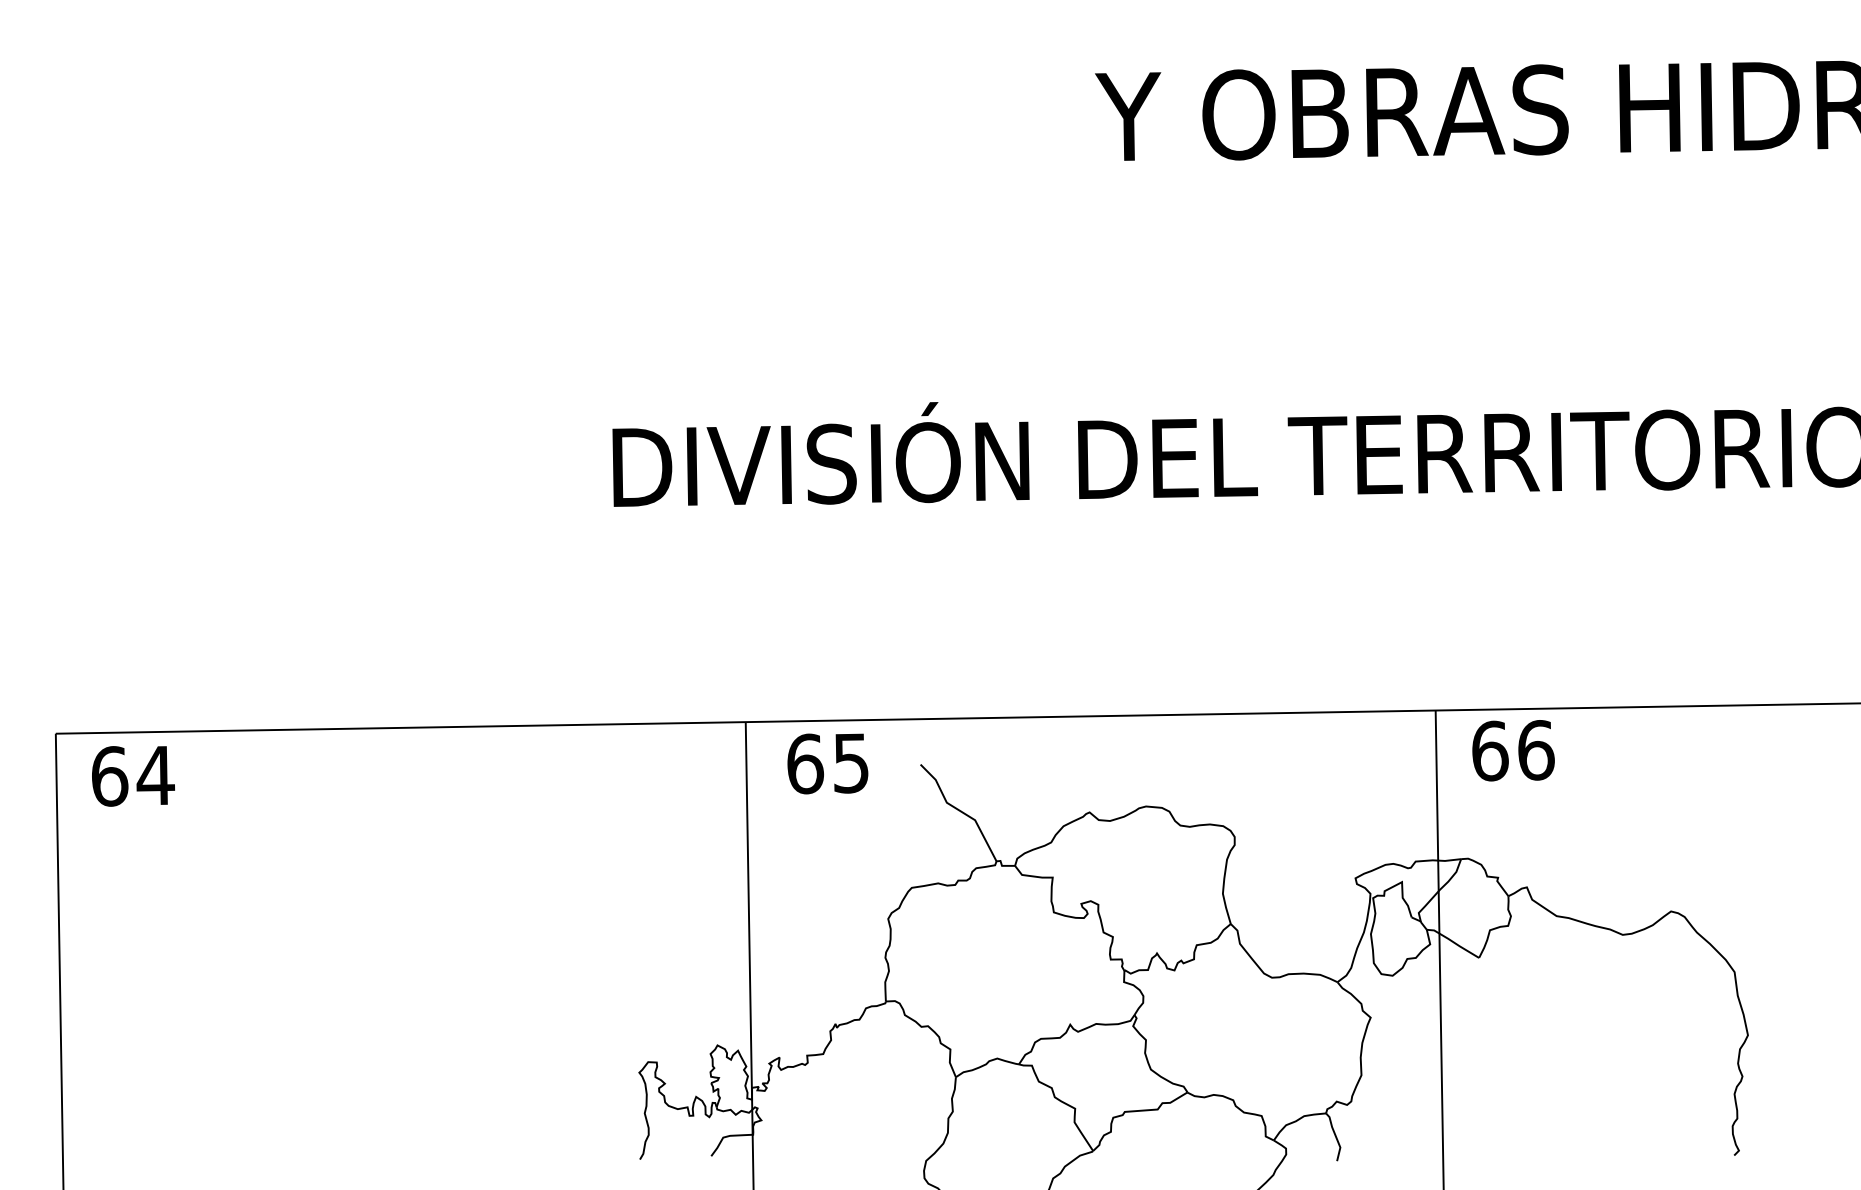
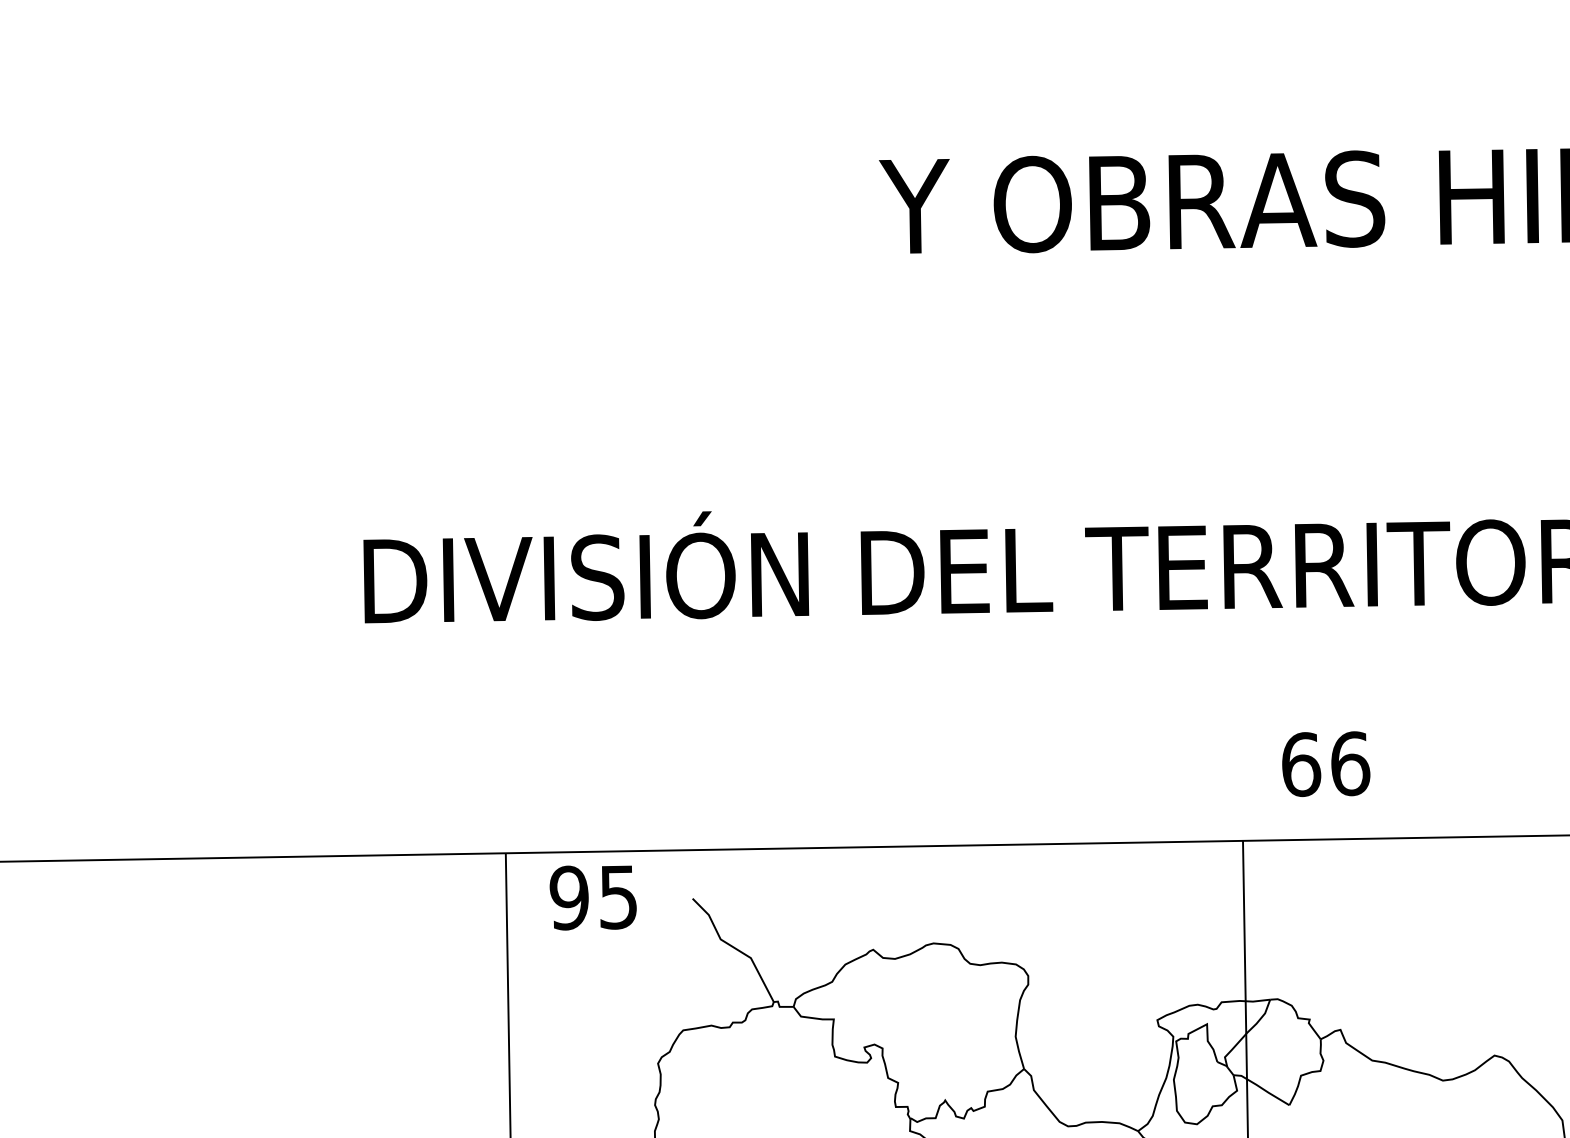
text: (1513, 750) -> (1326, 763), moved
text: (805, 763) -> (569, 897), 65 -> 95

